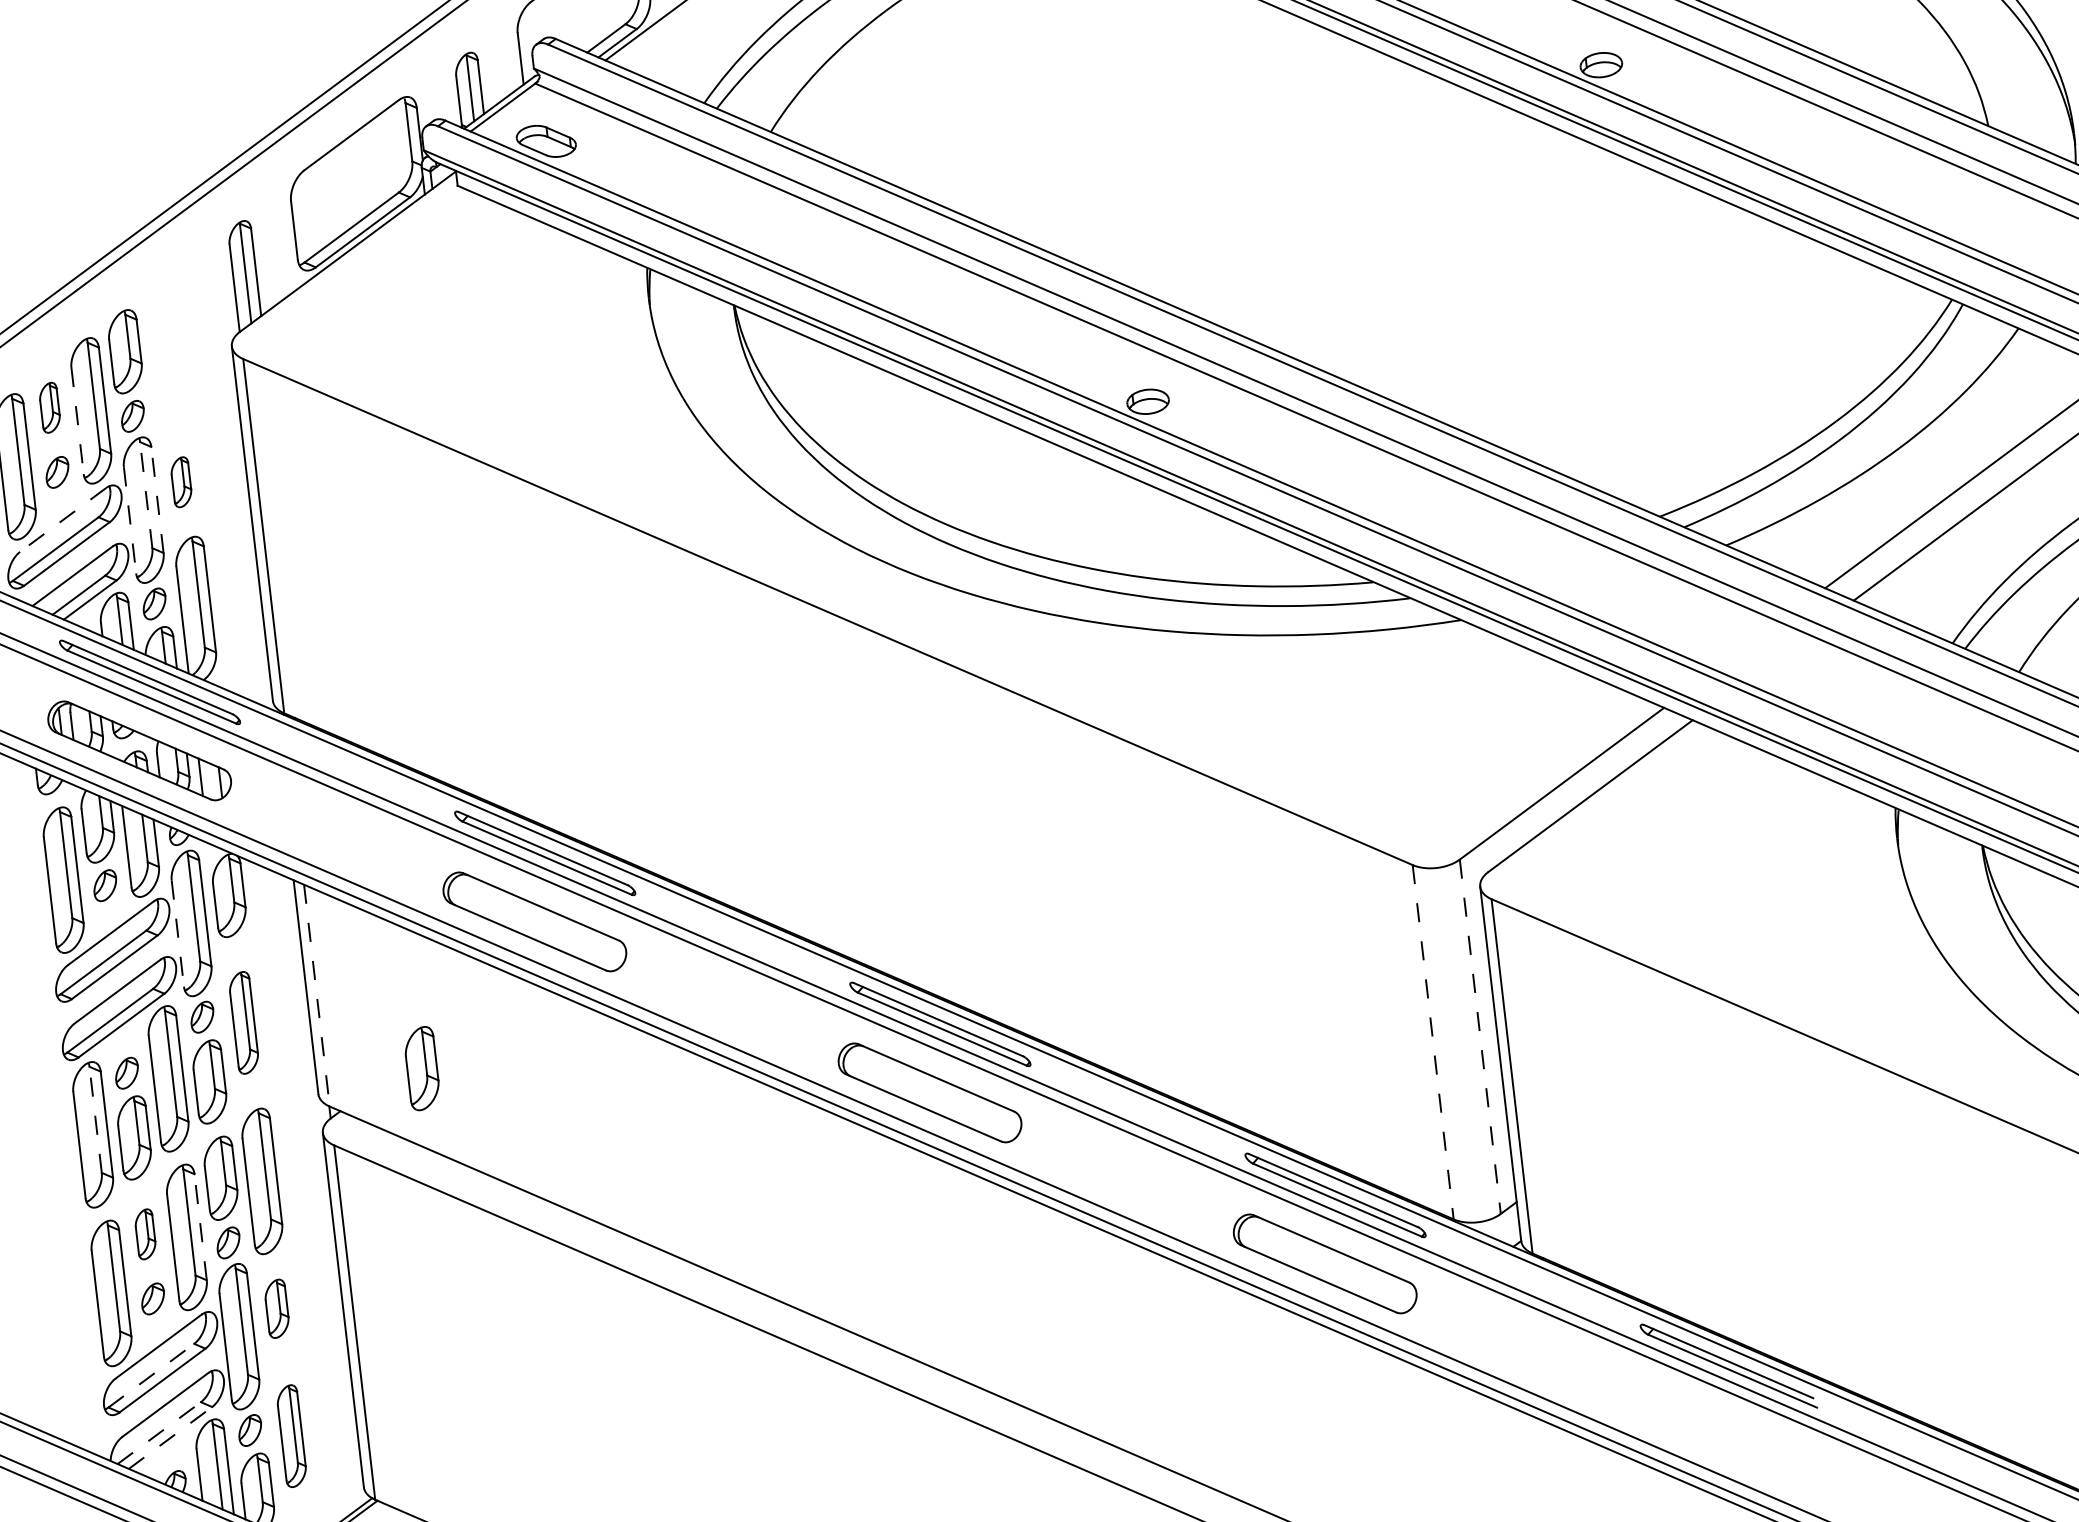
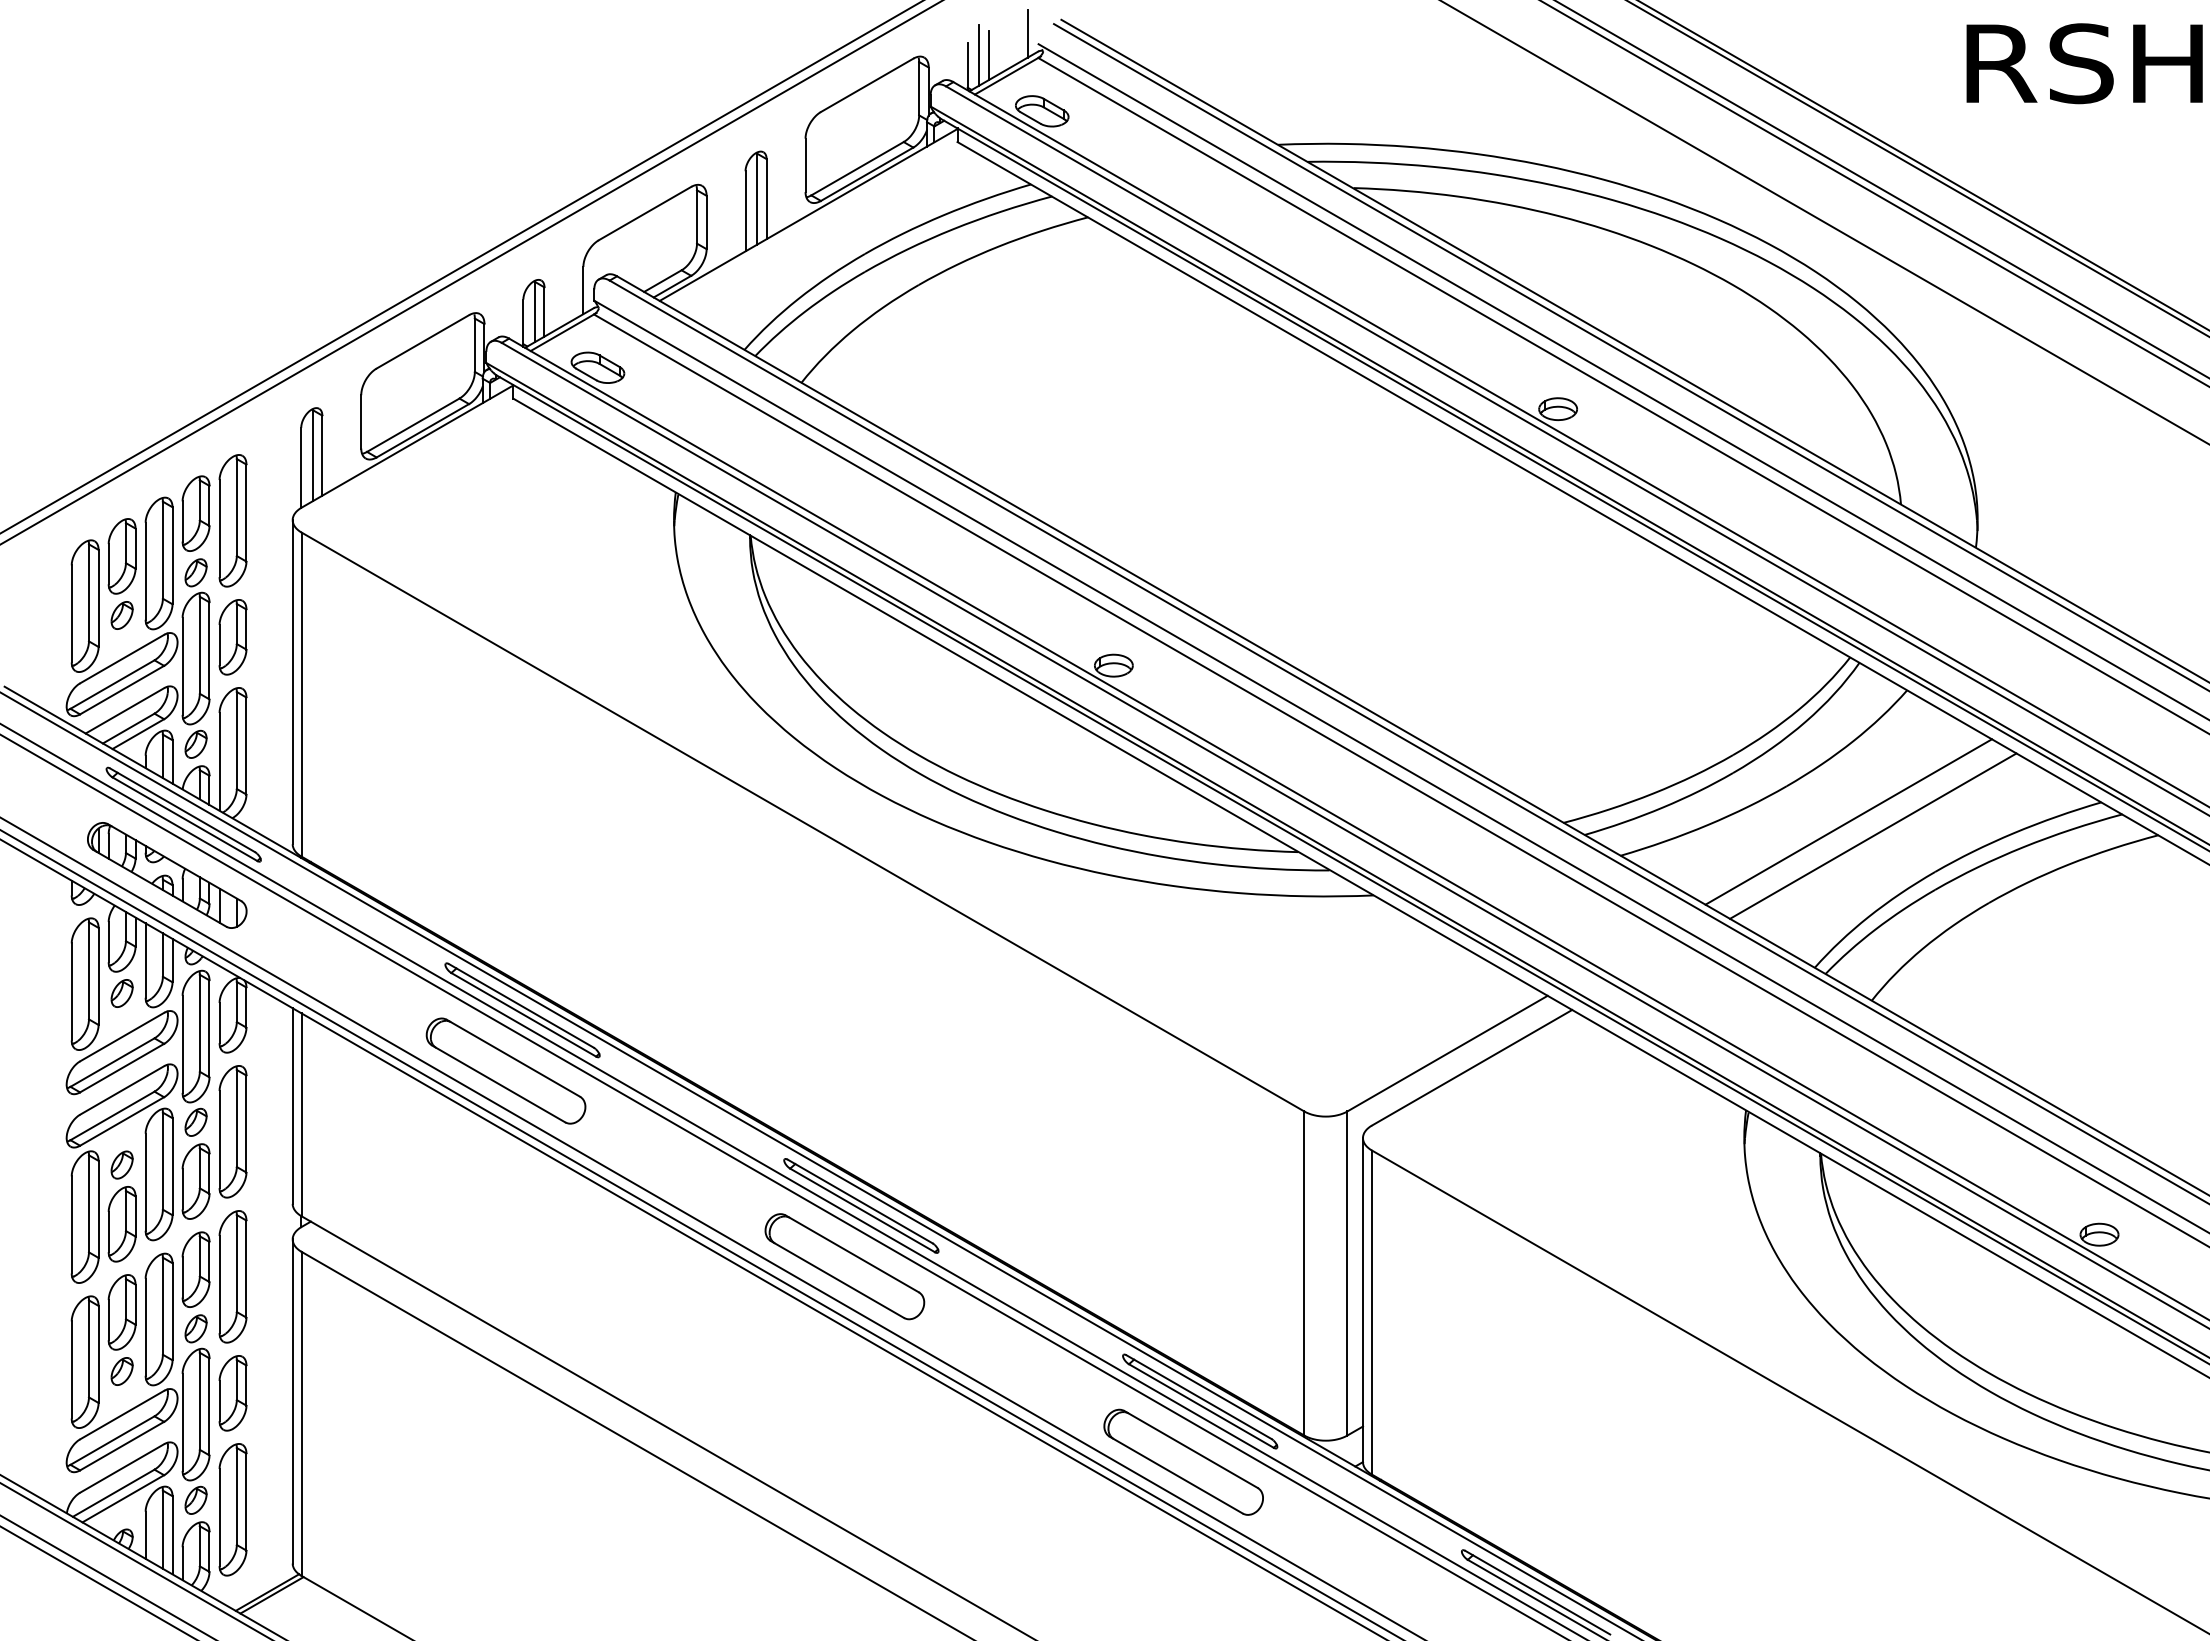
part: (166, 354) -> (232, 520), added
part: (49, 407) -> (121, 556), size x1.67
line: (77, 421) -> (145, 571), dashed -> solid
part: (180, 482) -> (232, 637), size x1.67
line: (145, 495) -> (199, 645), dashed -> solid
line: (157, 499) -> (209, 650), dashed -> solid
line: (63, 520) -> (122, 659), dashed -> solid
line: (129, 520) -> (182, 666), dashed -> solid
line: (177, 933) -> (182, 1044), dashed -> solid
line: (316, 996) -> (301, 1115), dashed -> solid
part: (243, 1022) -> (232, 1131), size x1.43
line: (1480, 1036) -> (1347, 1273), dashed -> solid
line: (1433, 1042) -> (1304, 1273), dashed -> solid
part: (421, 1068) -> (388, 1191), removed
line: (95, 1119) -> (88, 1203), dashed -> solid
line: (200, 1226) -> (172, 1311), dashed -> solid
part: (144, 1234) -> (121, 1312), size x1.67
part: (276, 1309) -> (232, 1393), size x1.43
line: (151, 1375) -> (112, 1440), dashed -> solid
line: (160, 1433) -> (114, 1493), dashed -> solid
part: (291, 1435) -> (232, 1509), size x1.43
line: (170, 1437) -> (123, 1498), dashed -> solid

